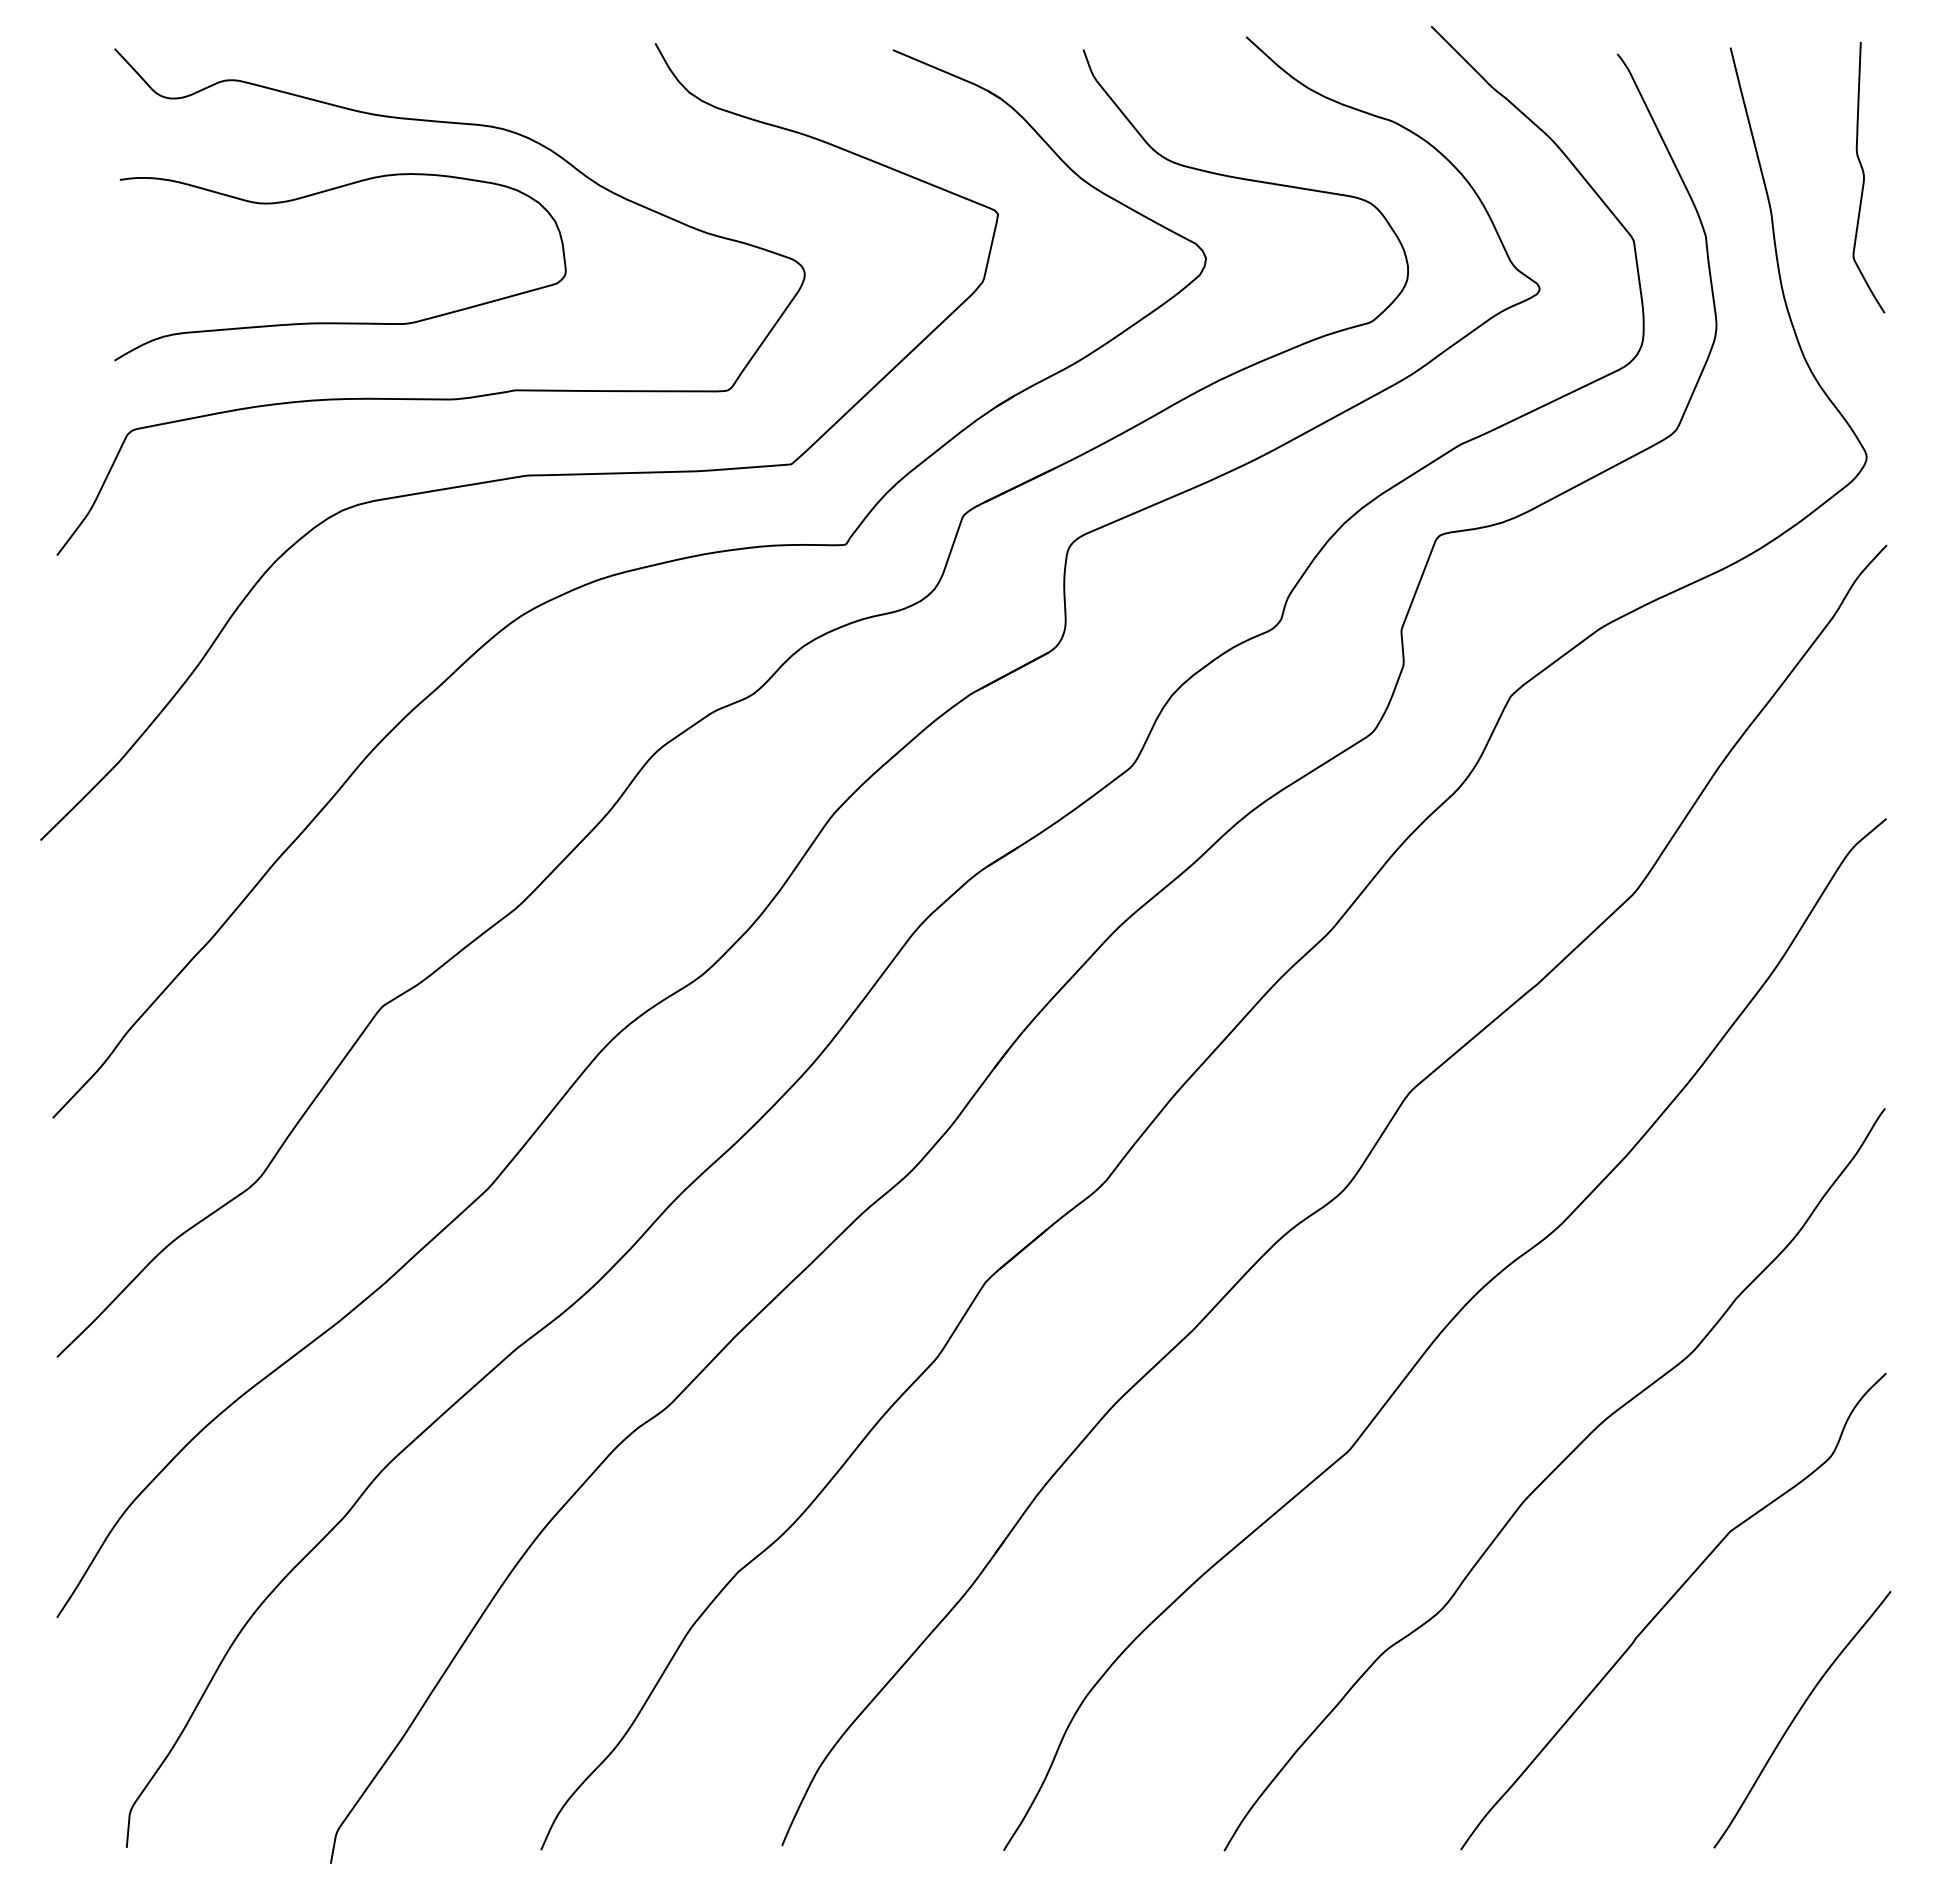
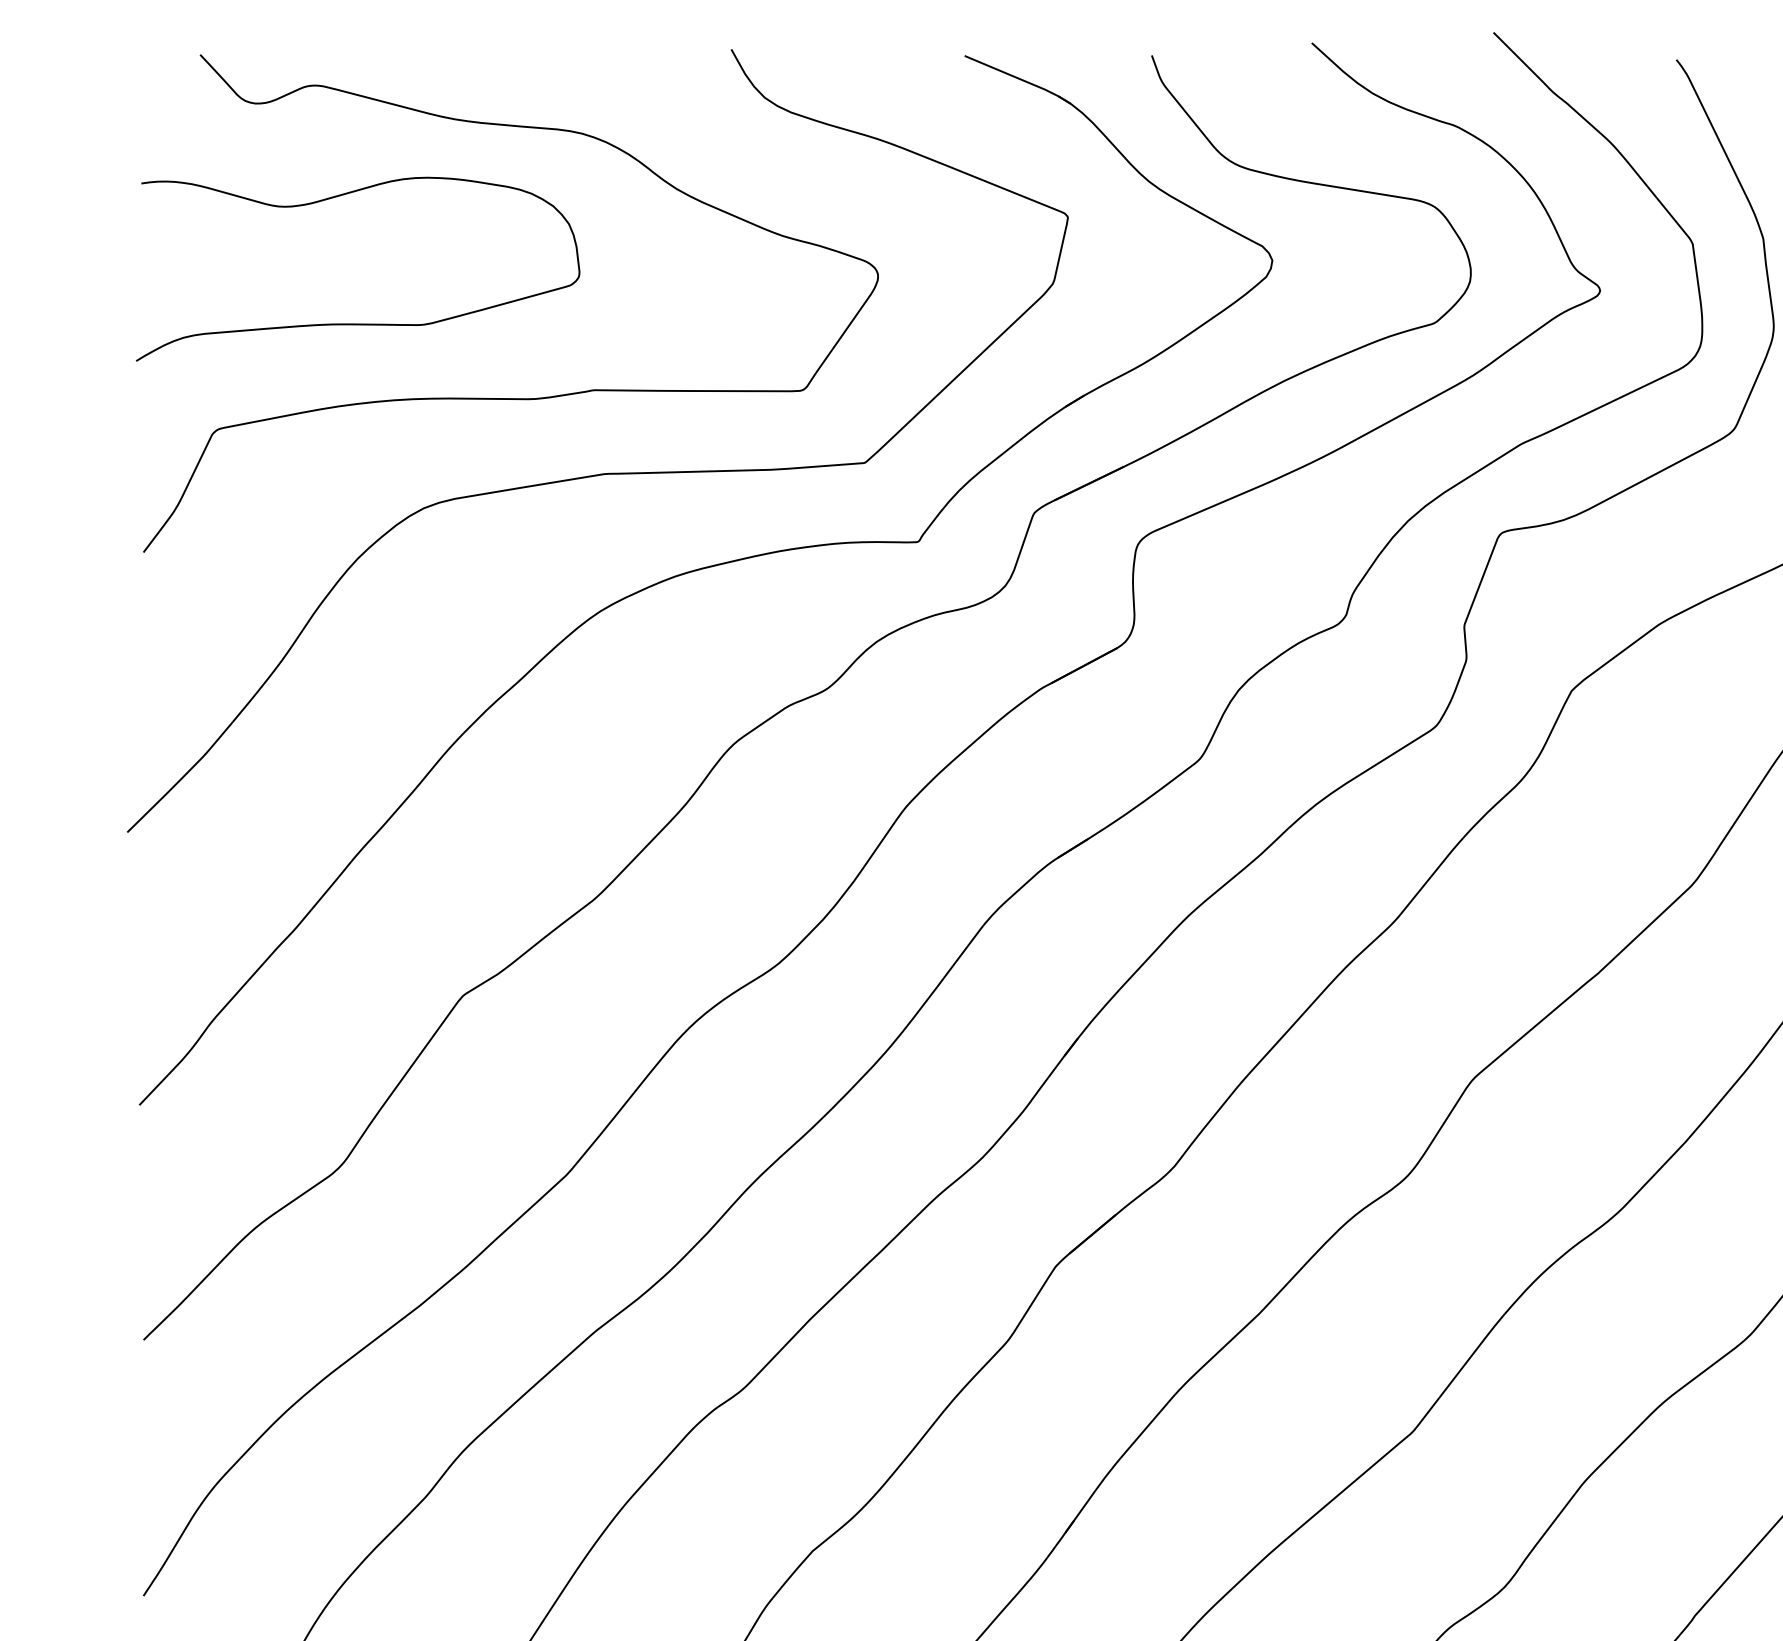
curve: (340, 322) -> (358, 323), moved

